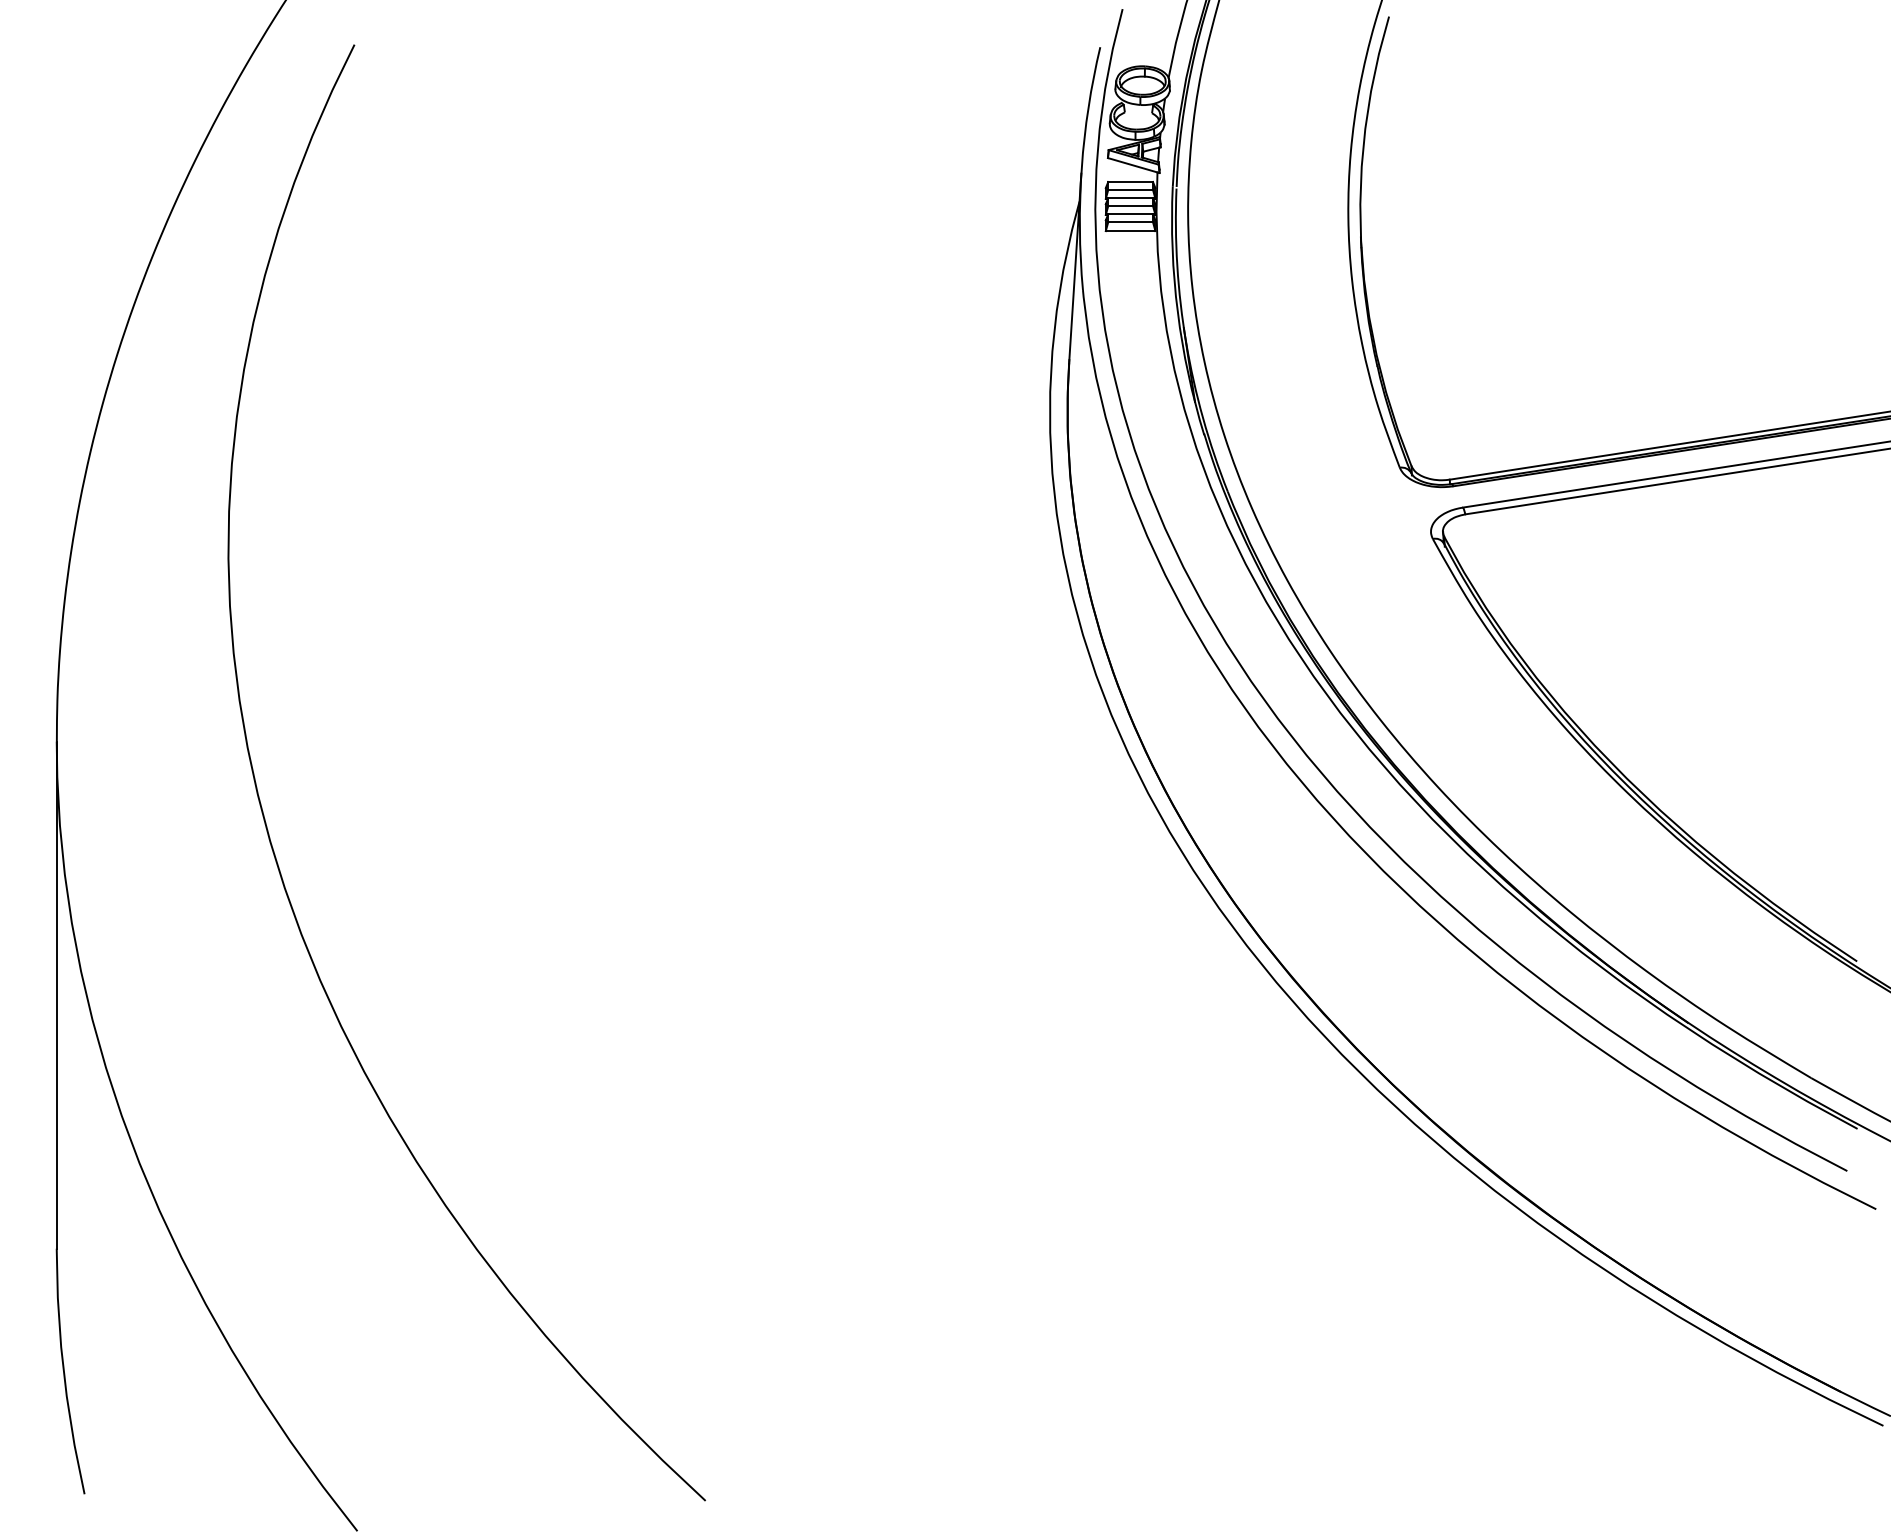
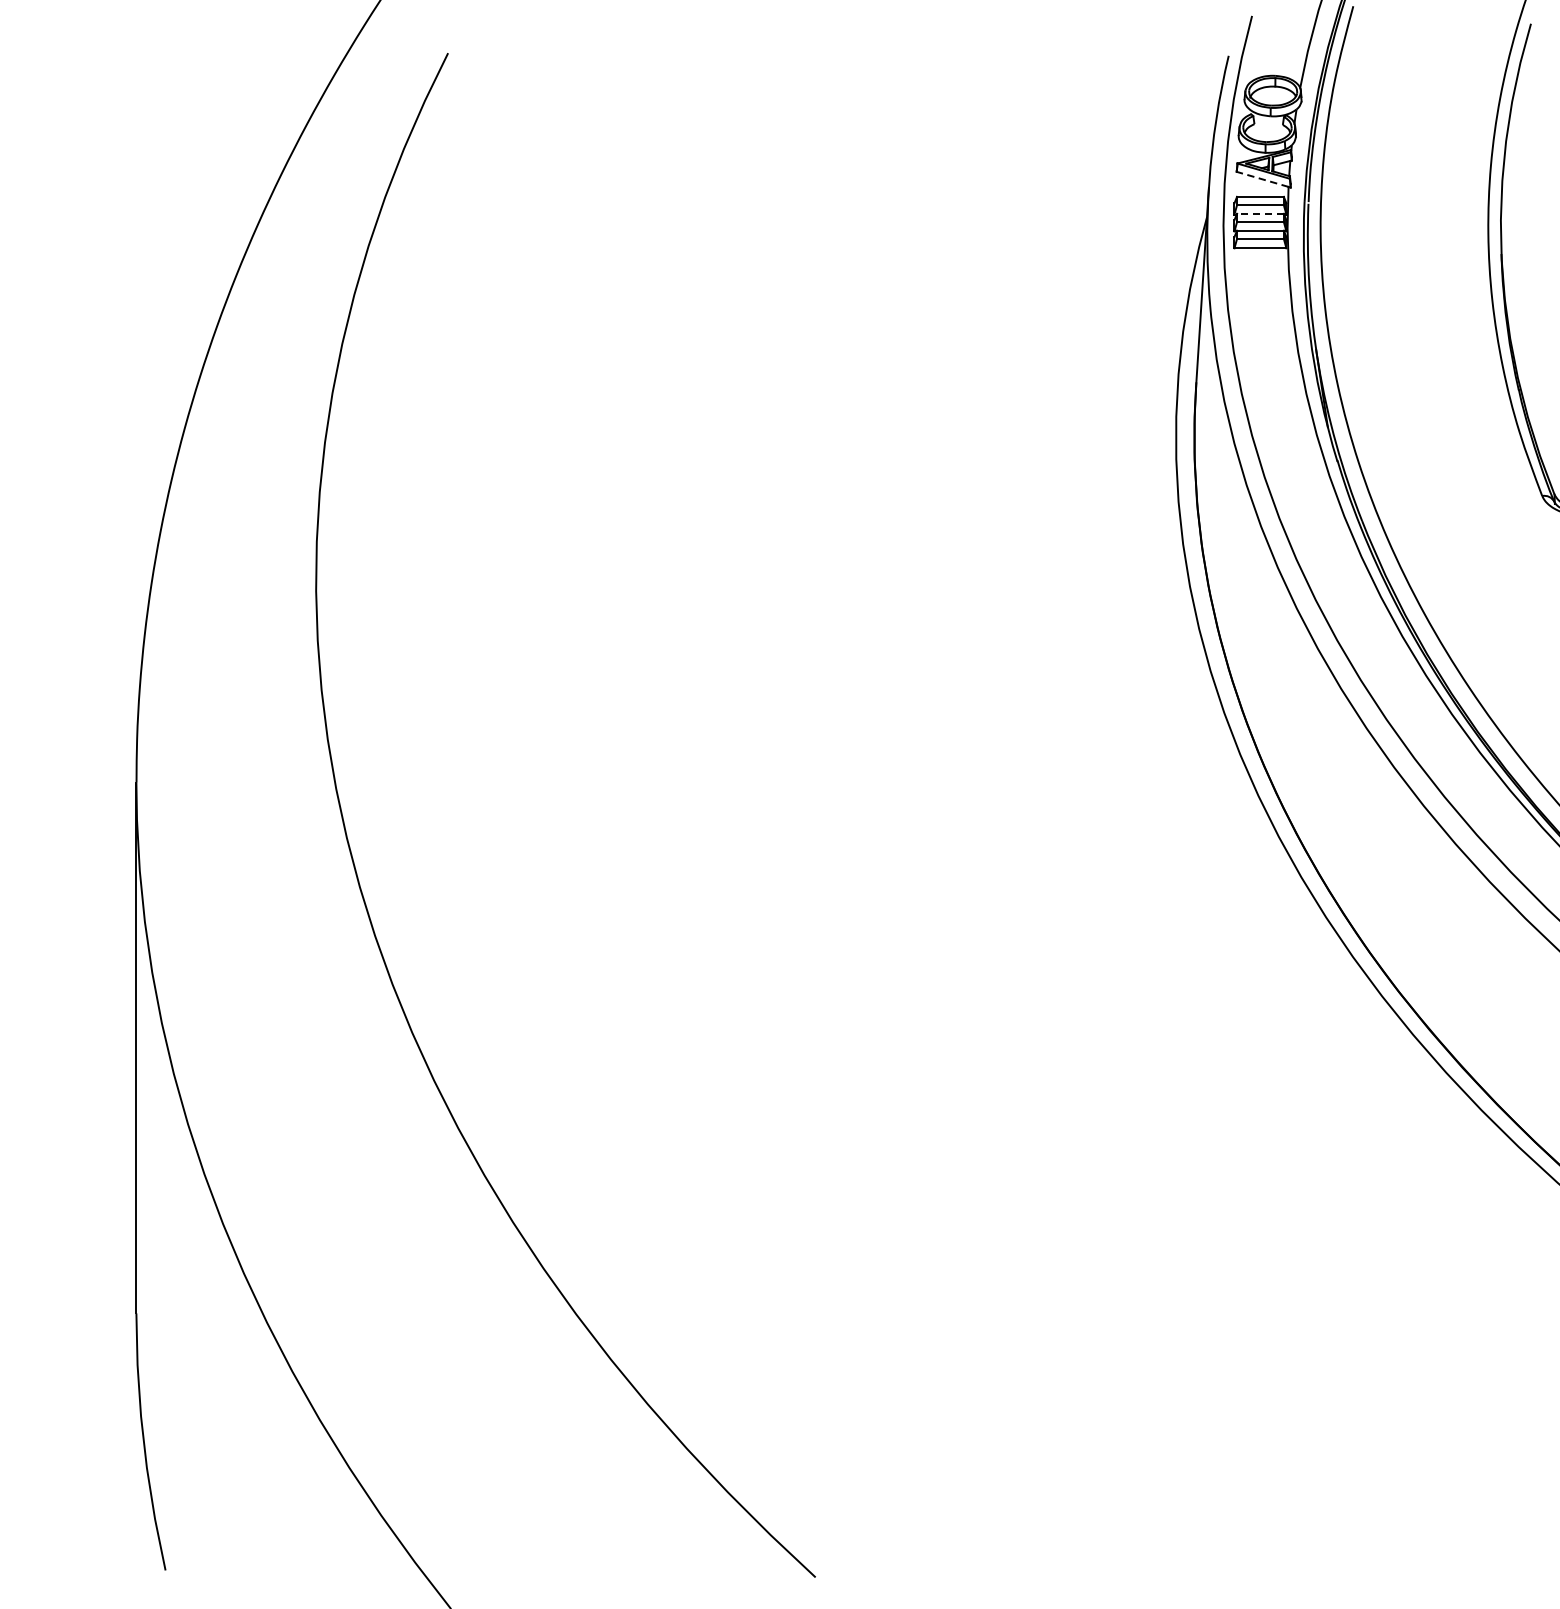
line: (1132, 165) -> (1262, 179), solid -> dashed
line: (1130, 198) -> (1260, 214), solid -> dashed

